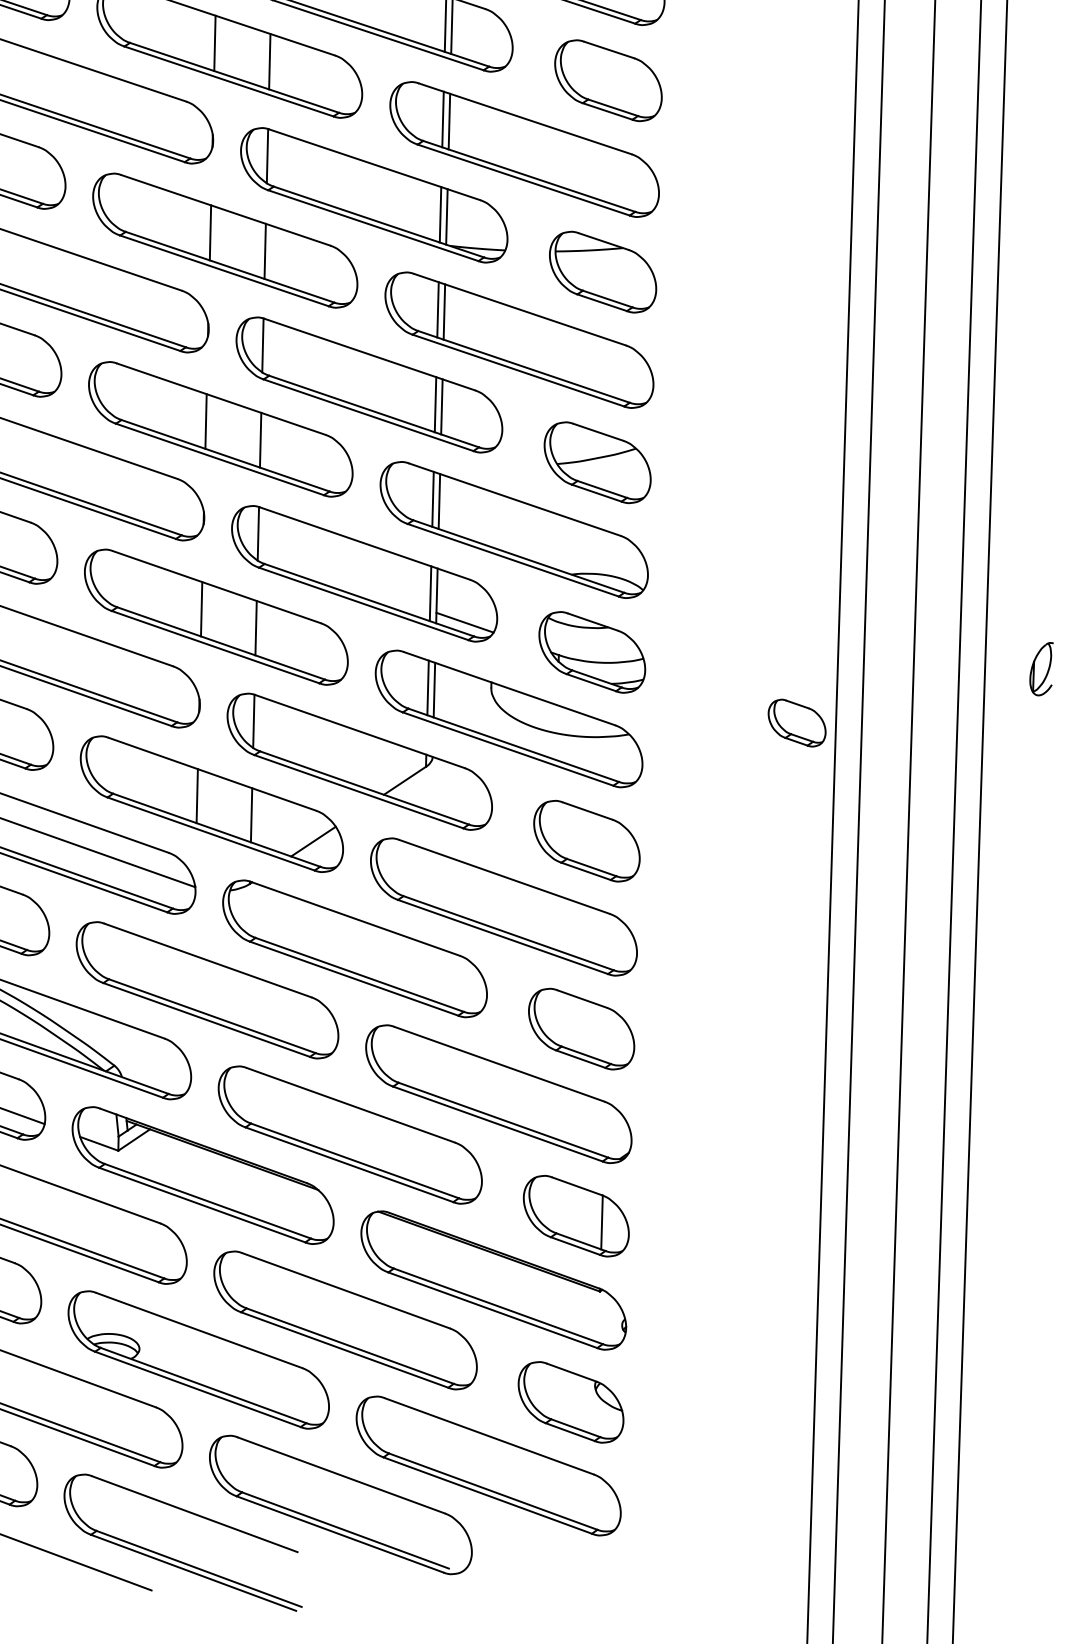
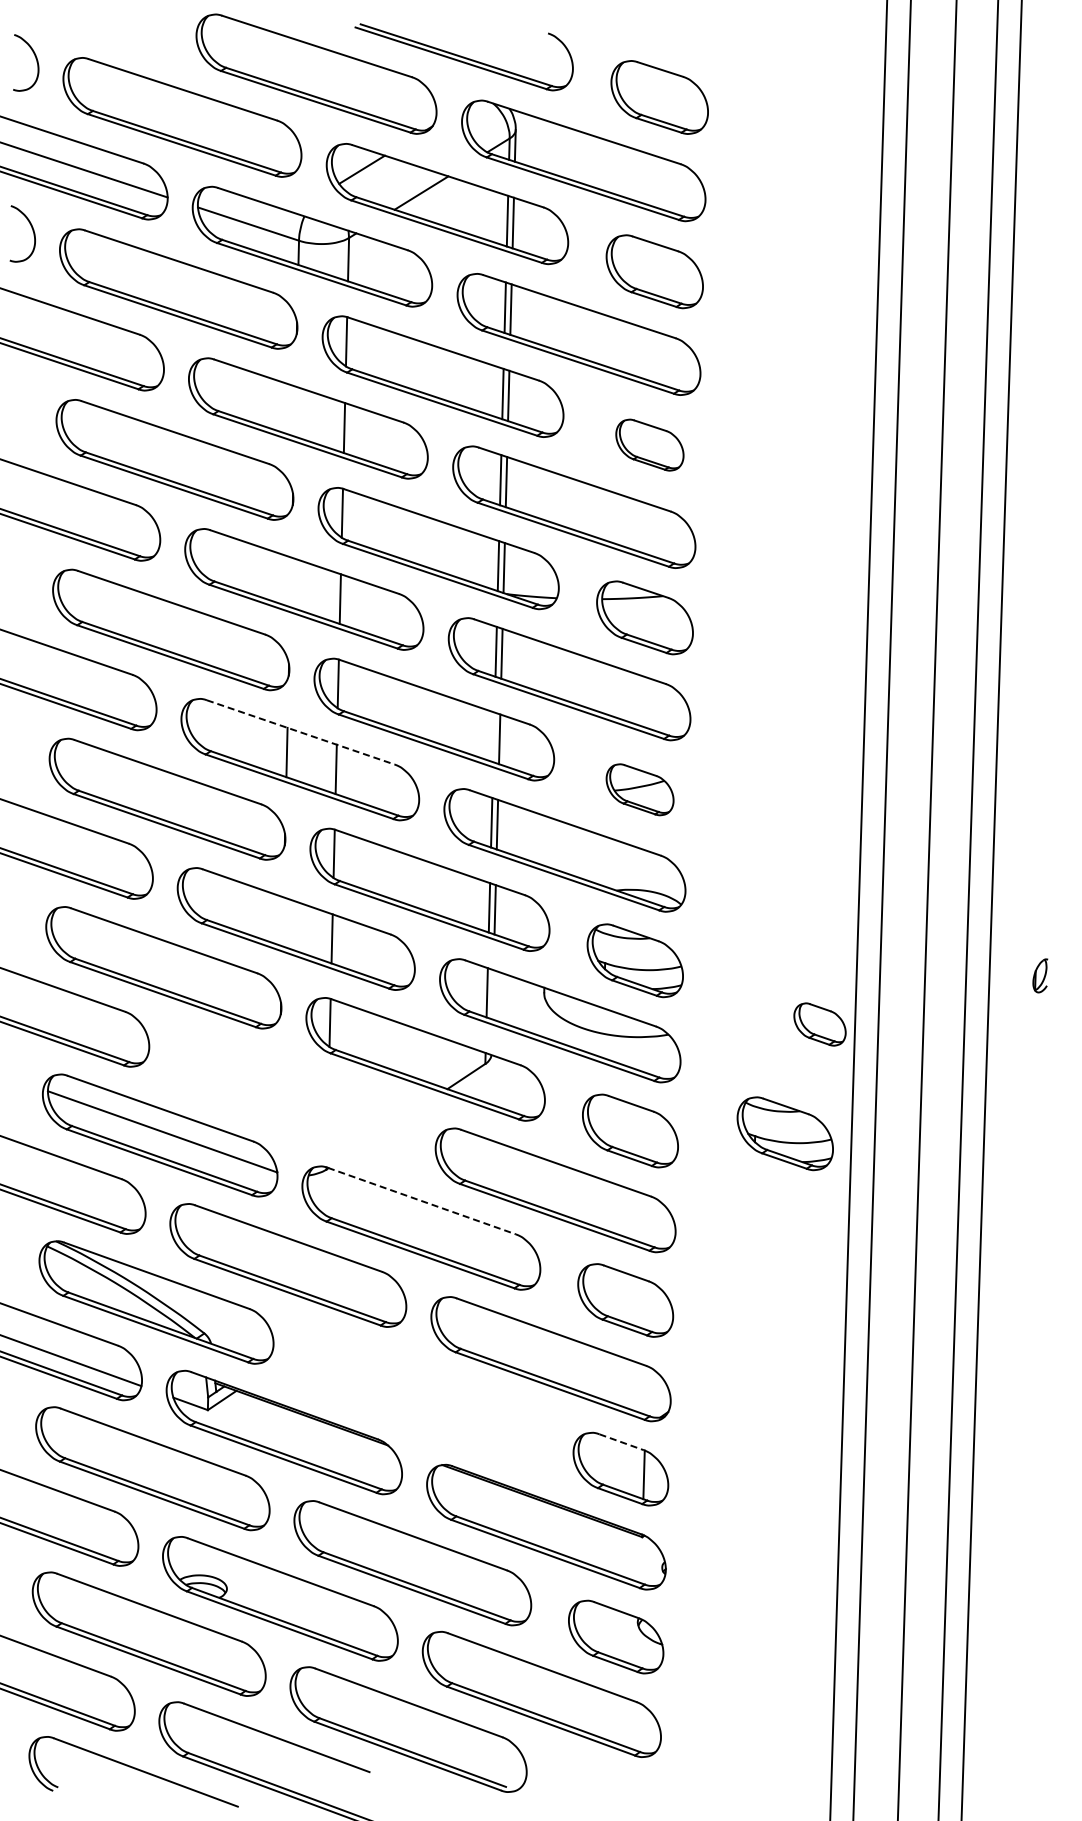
line: (214, 43) -> (294, 411), removed
part: (608, 79) -> (649, 444), size x0.7
line: (209, 232) -> (290, 582), removed
line: (222, 399) -> (301, 732), solid -> dashed
line: (435, 404) -> (493, 737), removed
part: (596, 462) -> (639, 789), size x0.7
line: (201, 608) -> (282, 921), removed
line: (464, 622) -> (520, 933), removed
part: (1041, 668) -> (1040, 975), size x0.7
line: (433, 689) -> (492, 994), removed
part: (212, 804) -> (292, 1097), removed
part: (757, 843) -> (784, 1133), added
line: (355, 919) -> (421, 1201), solid -> dashed
part: (349, 1134) -> (416, 1395), removed
line: (578, 1186) -> (622, 1442), solid -> dashed

